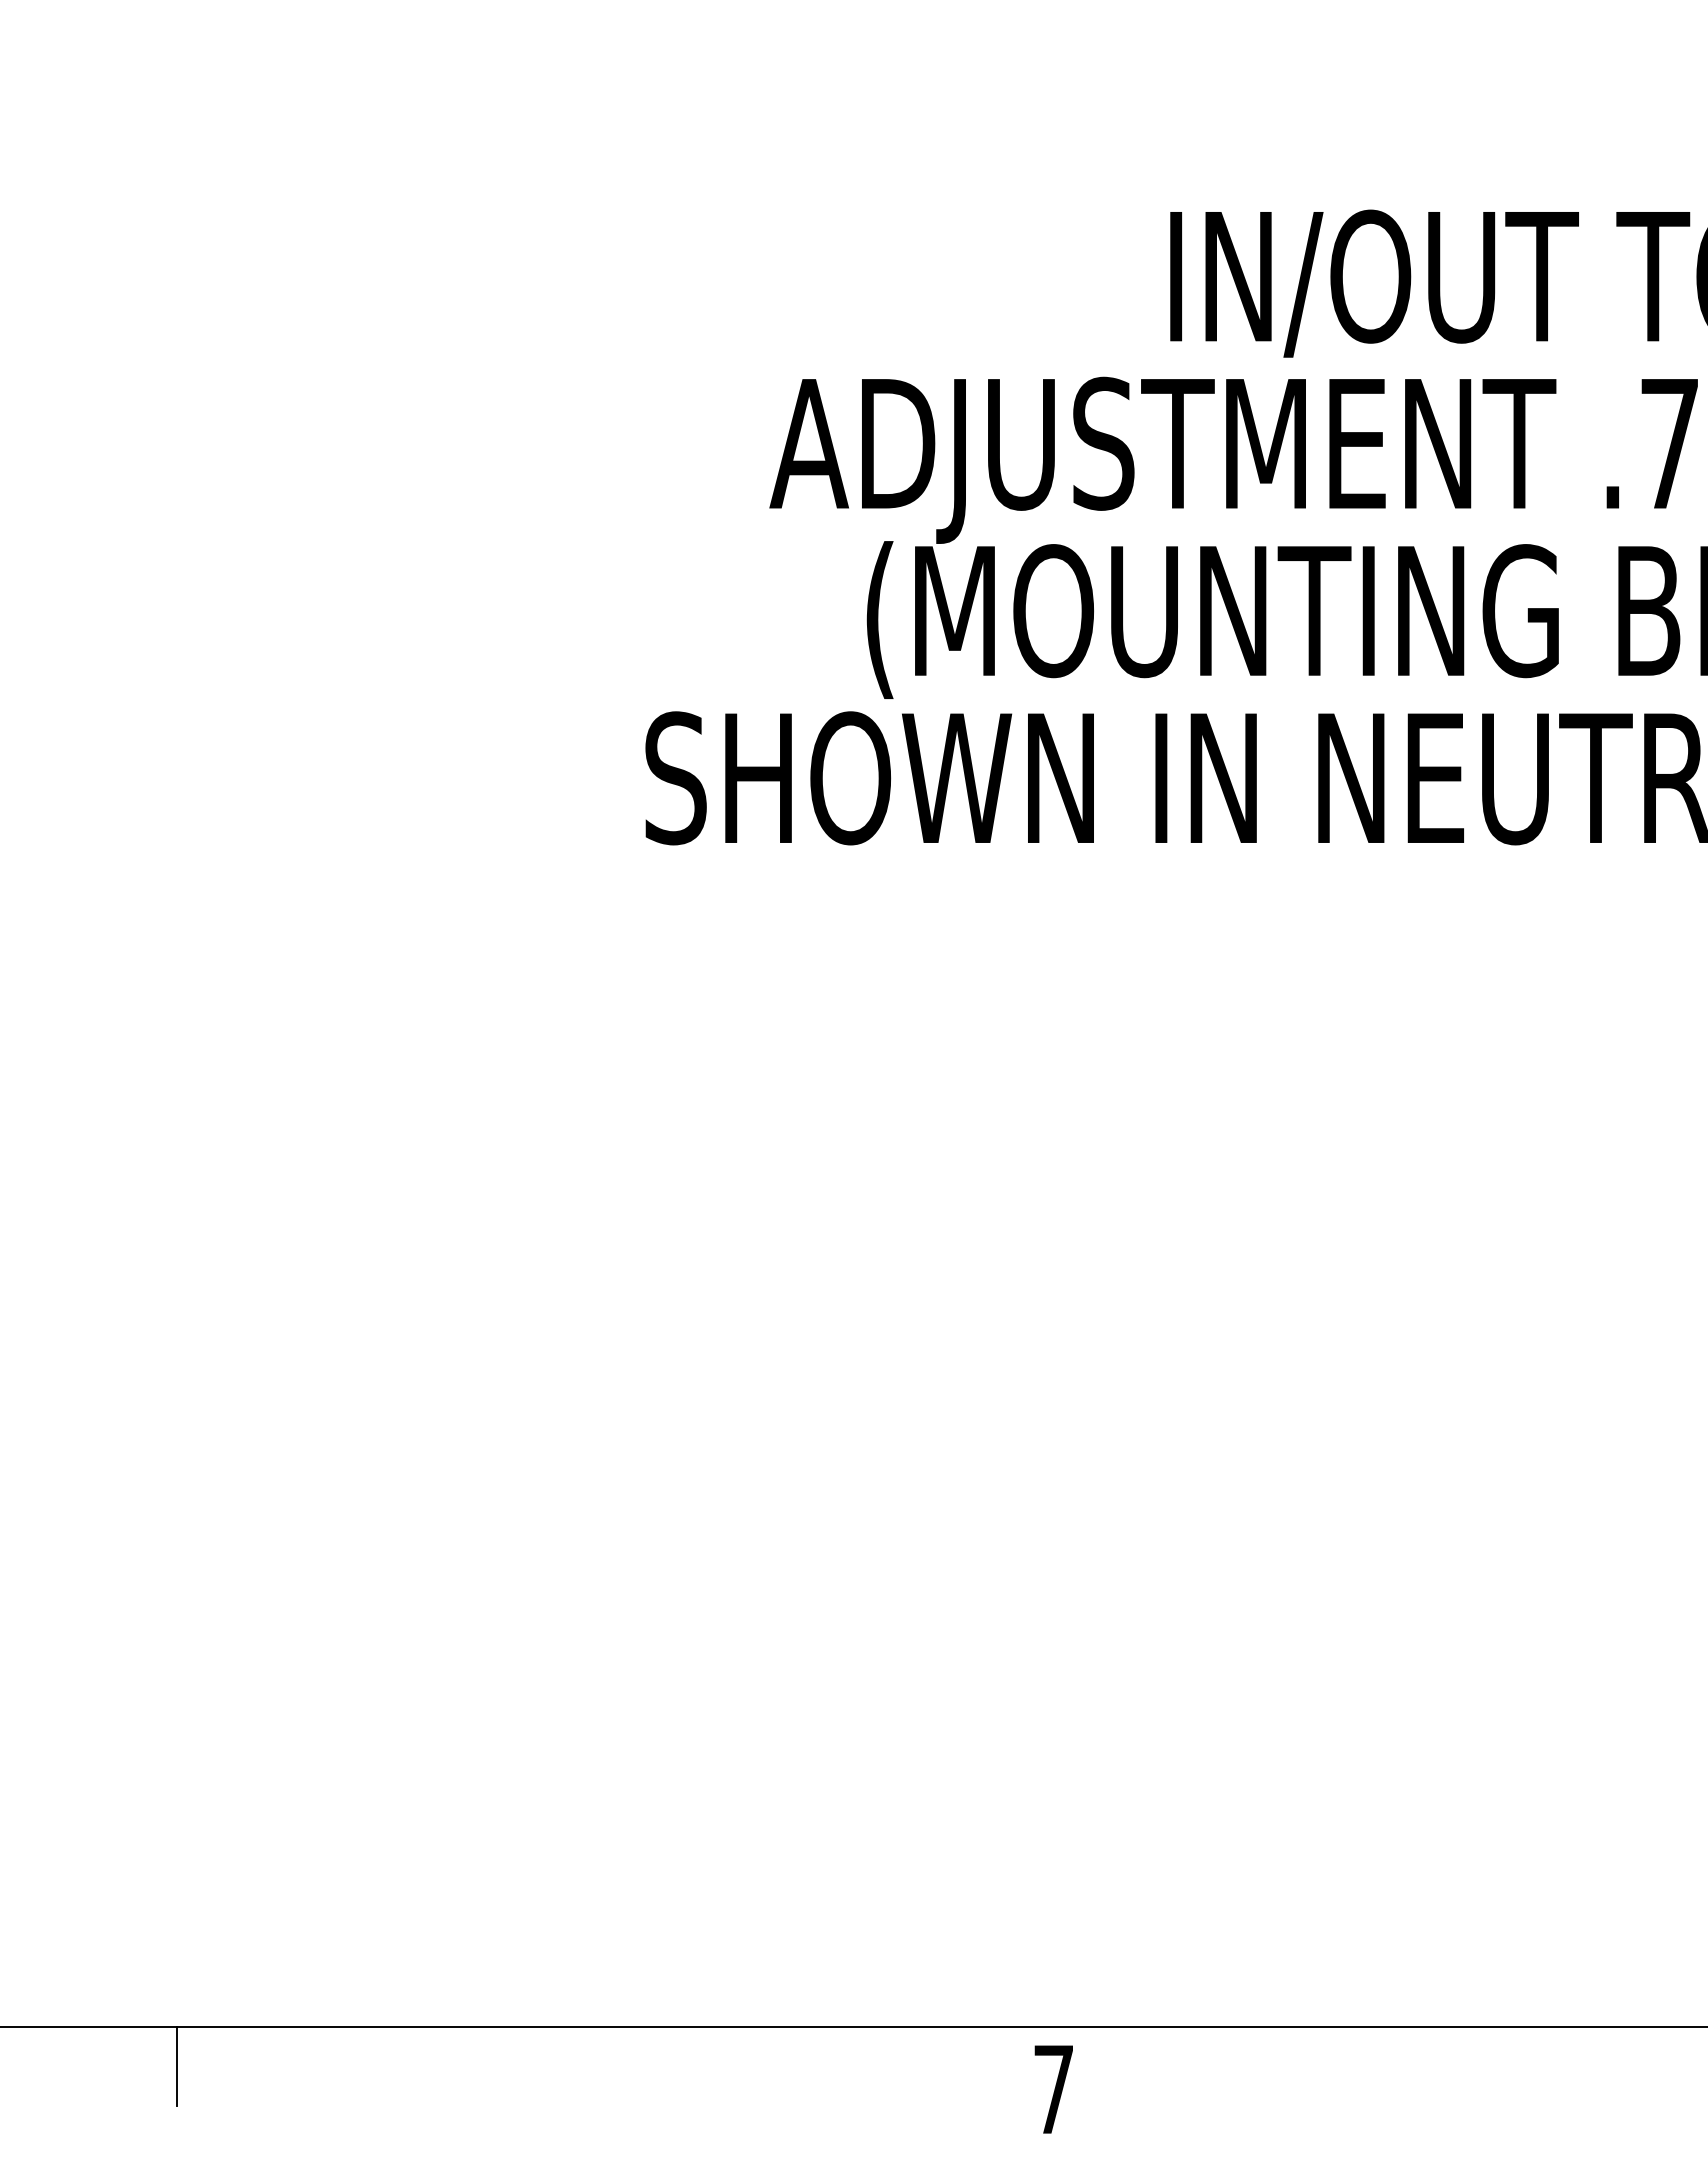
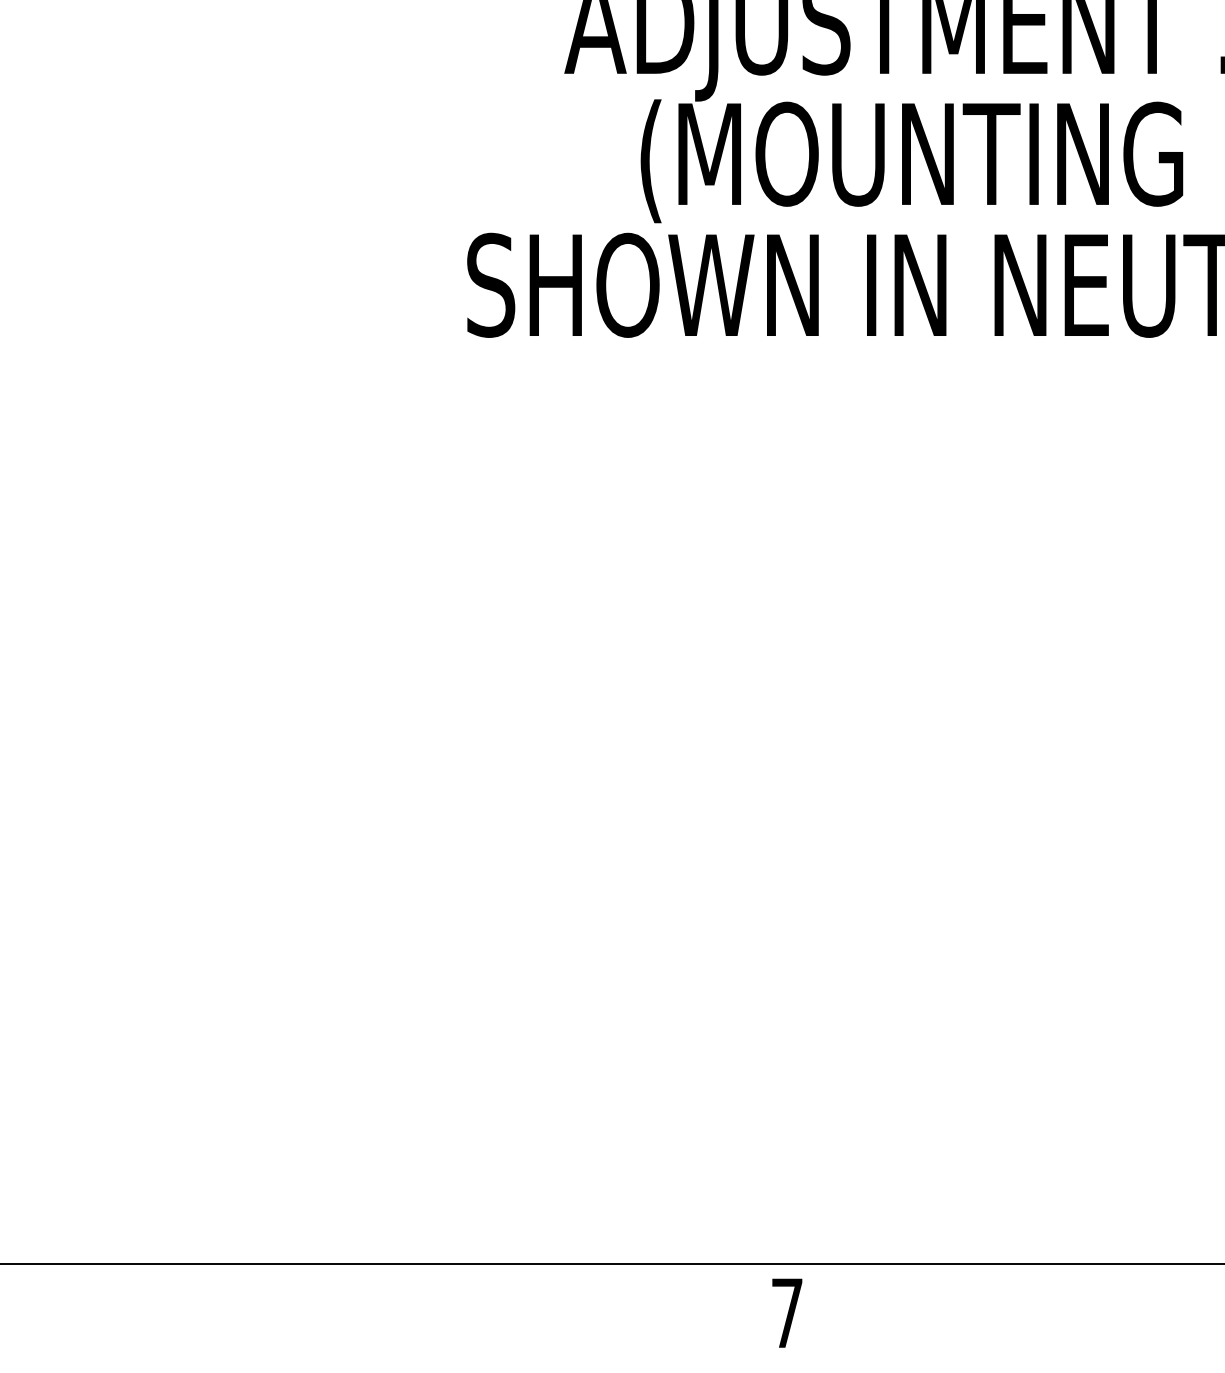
line: (176, 2066) -> (99, 1295), removed

